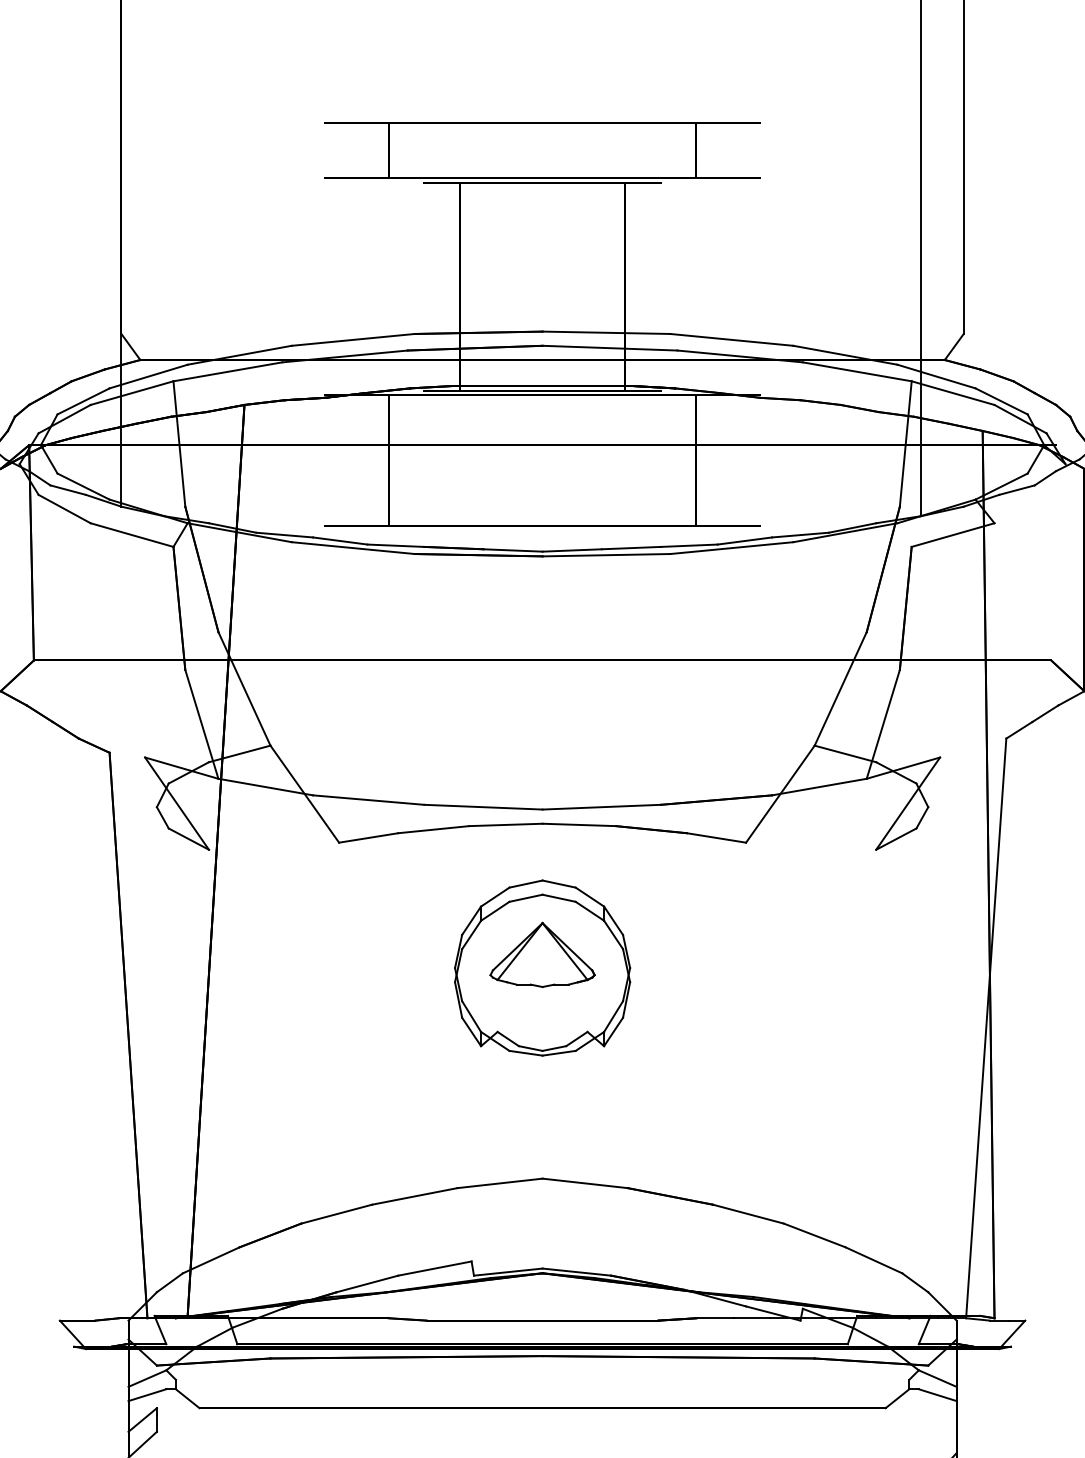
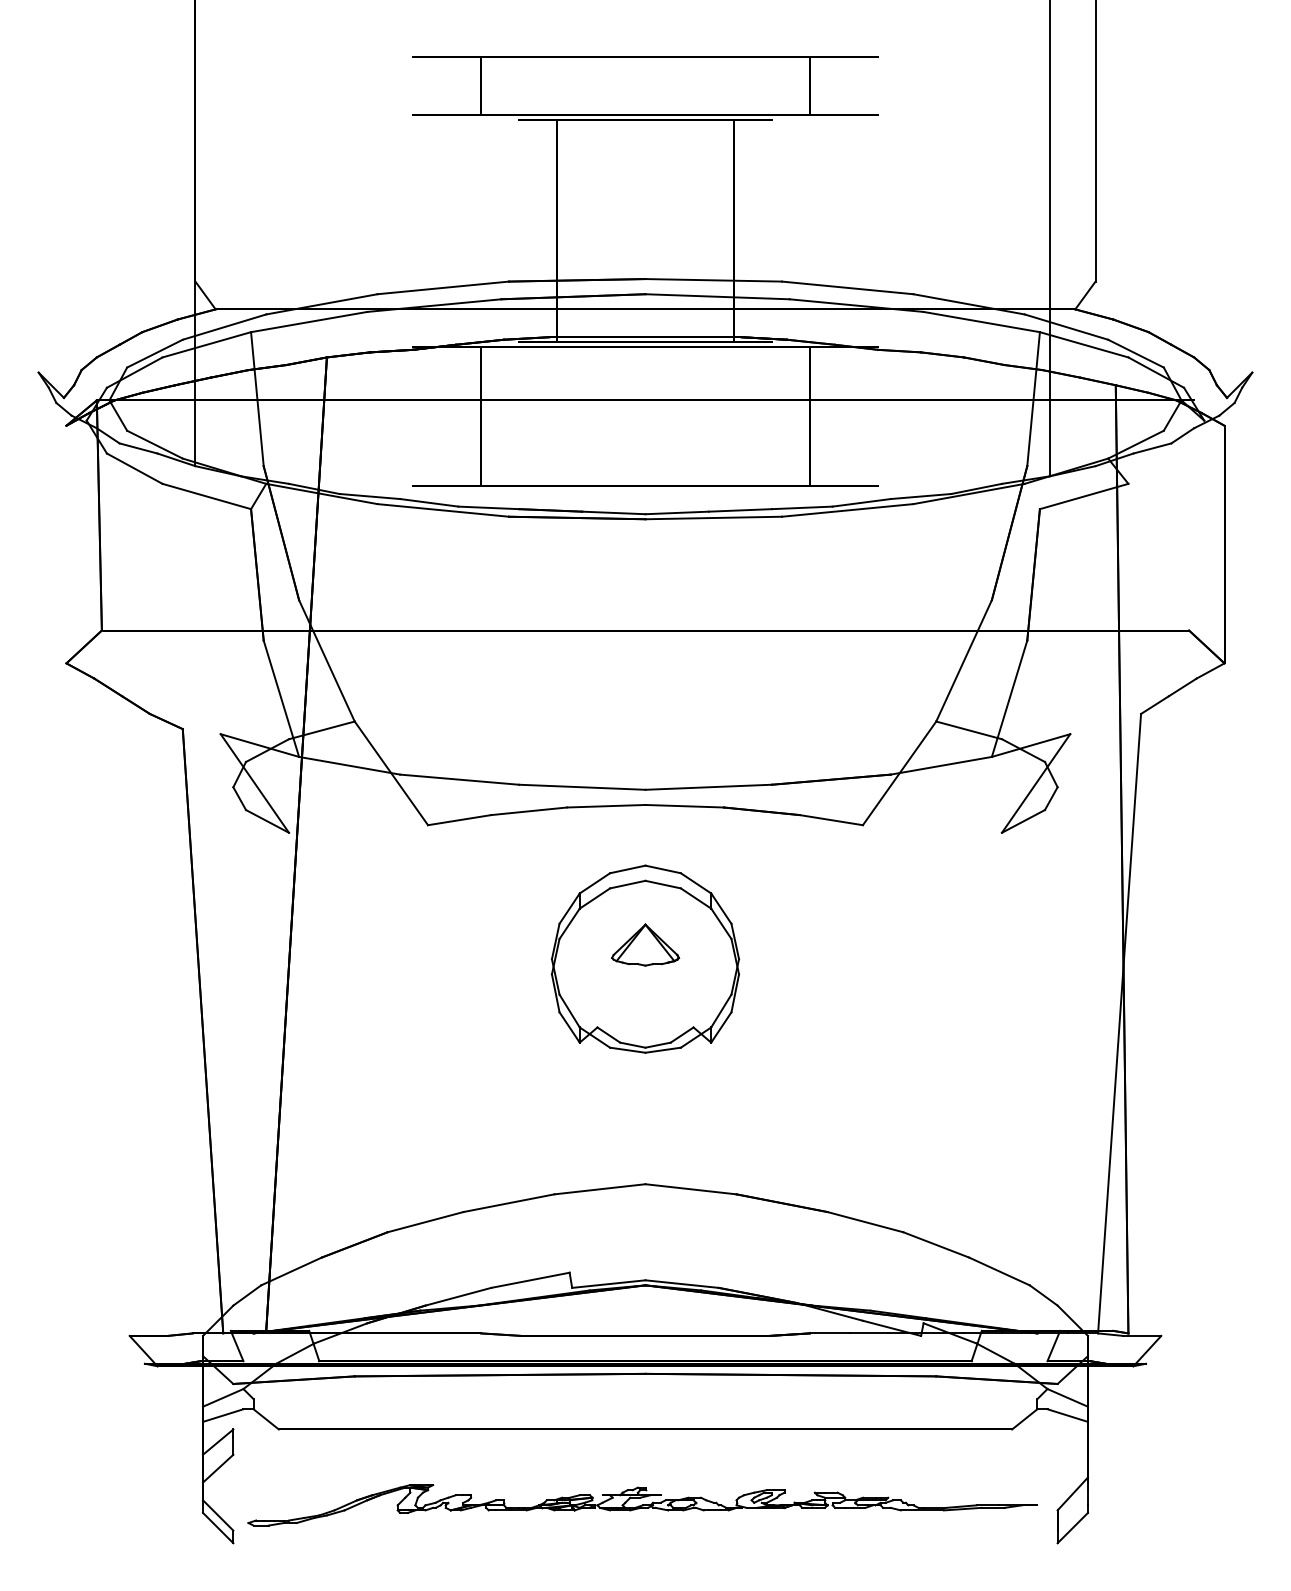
part: (542, 954) -> (645, 944), size x0.6

